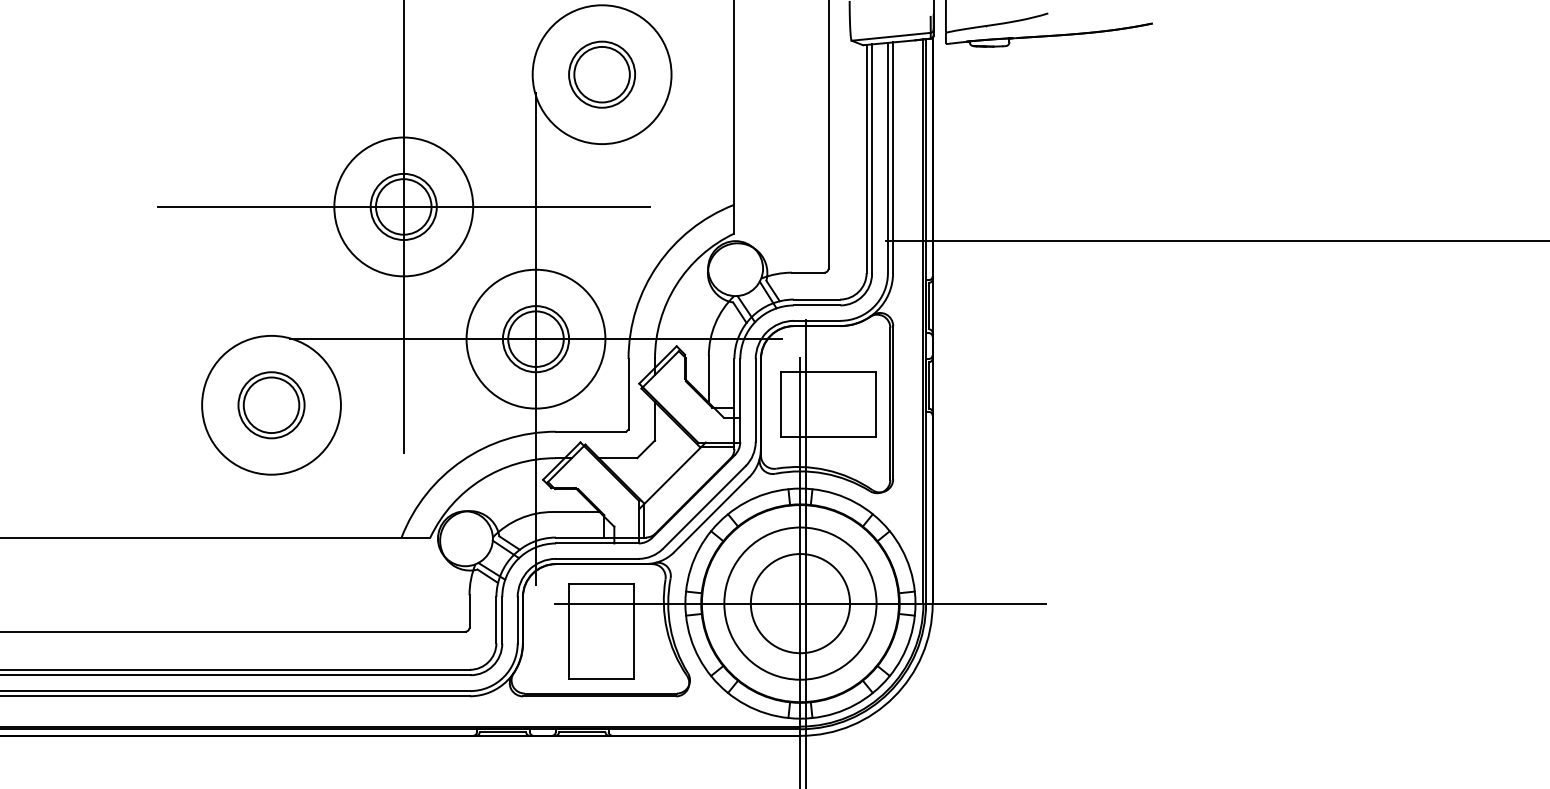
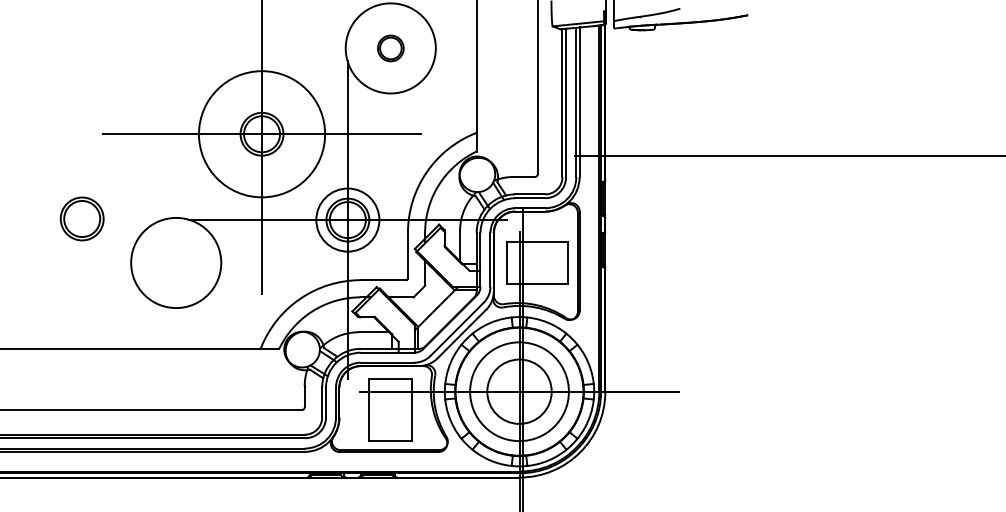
part: (601, 74) -> (390, 48), size x0.6
circle: (402, 207) -> (261, 134), size x1.4
circle: (535, 339) -> (347, 220), size x0.7
part: (270, 404) -> (81, 218), moved

